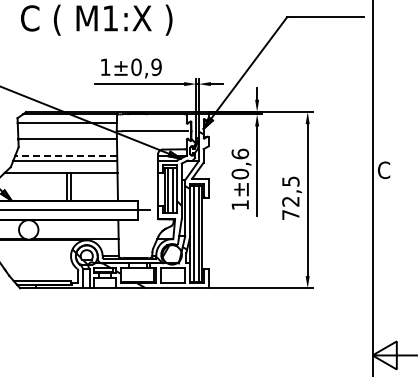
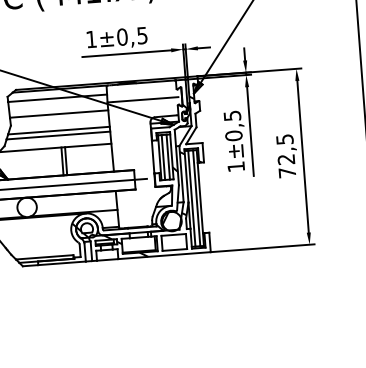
text: (156, 66) -> (142, 34), ±0,9 -> ±0,5
text: (240, 153) -> (232, 115), ±0,6 -> ±0,5
line: (66, 155) -> (59, 130), dashed -> solid

